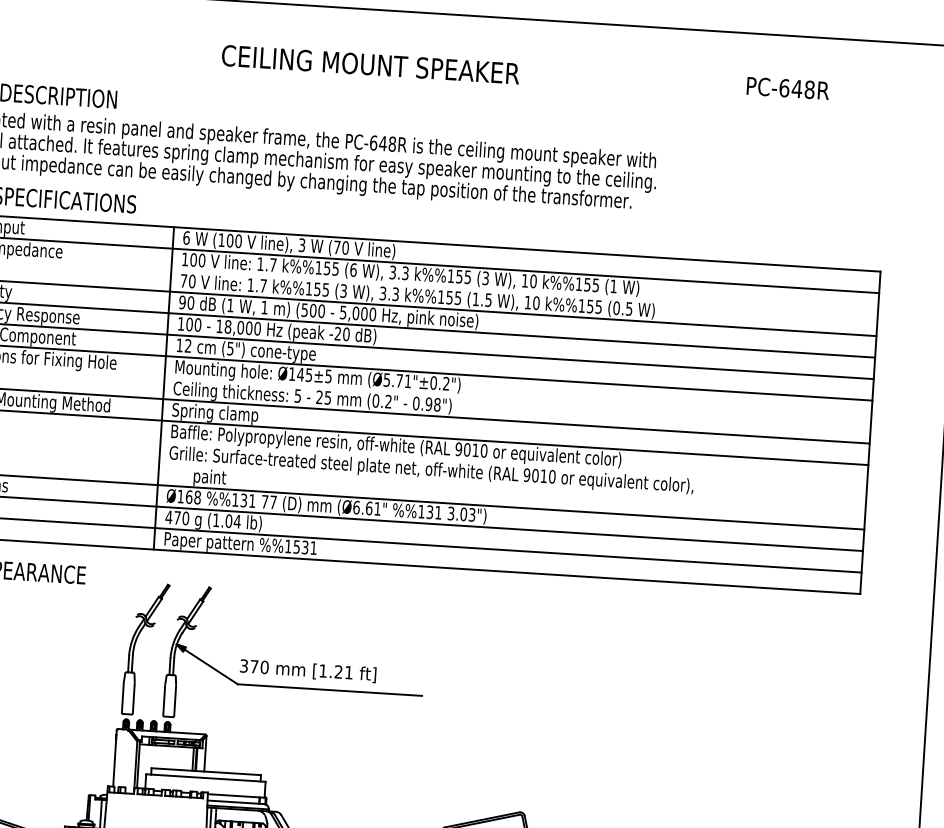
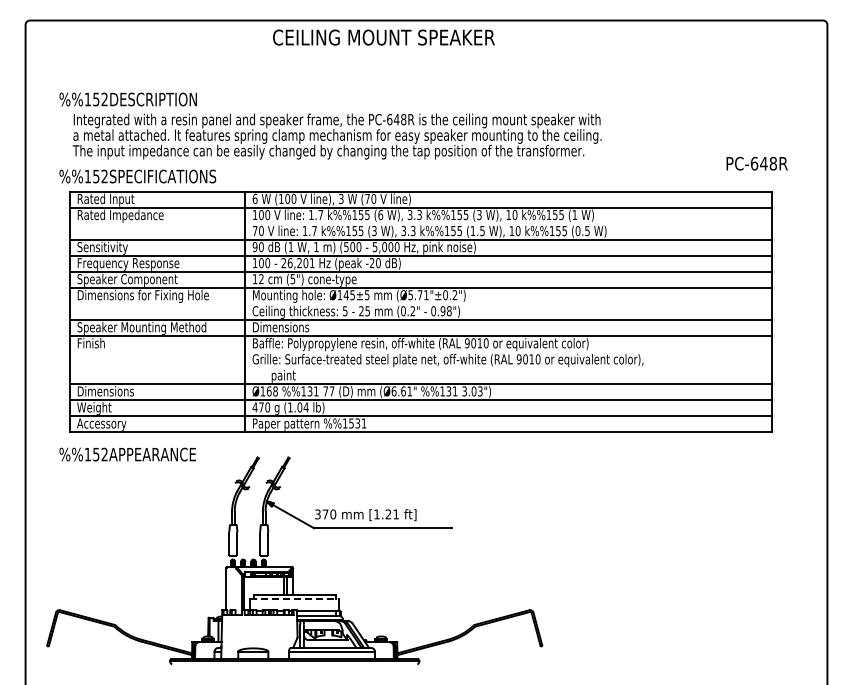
text: (370, 64) -> (383, 37), moved
text: (787, 88) -> (756, 163), moved
text: (237, 328) -> (297, 263), 18,000 -> 26,201
text: (214, 414) -> (284, 328), Spring clamp -> Dimensions
line: (205, 778) -> (294, 599), solid -> dashed

